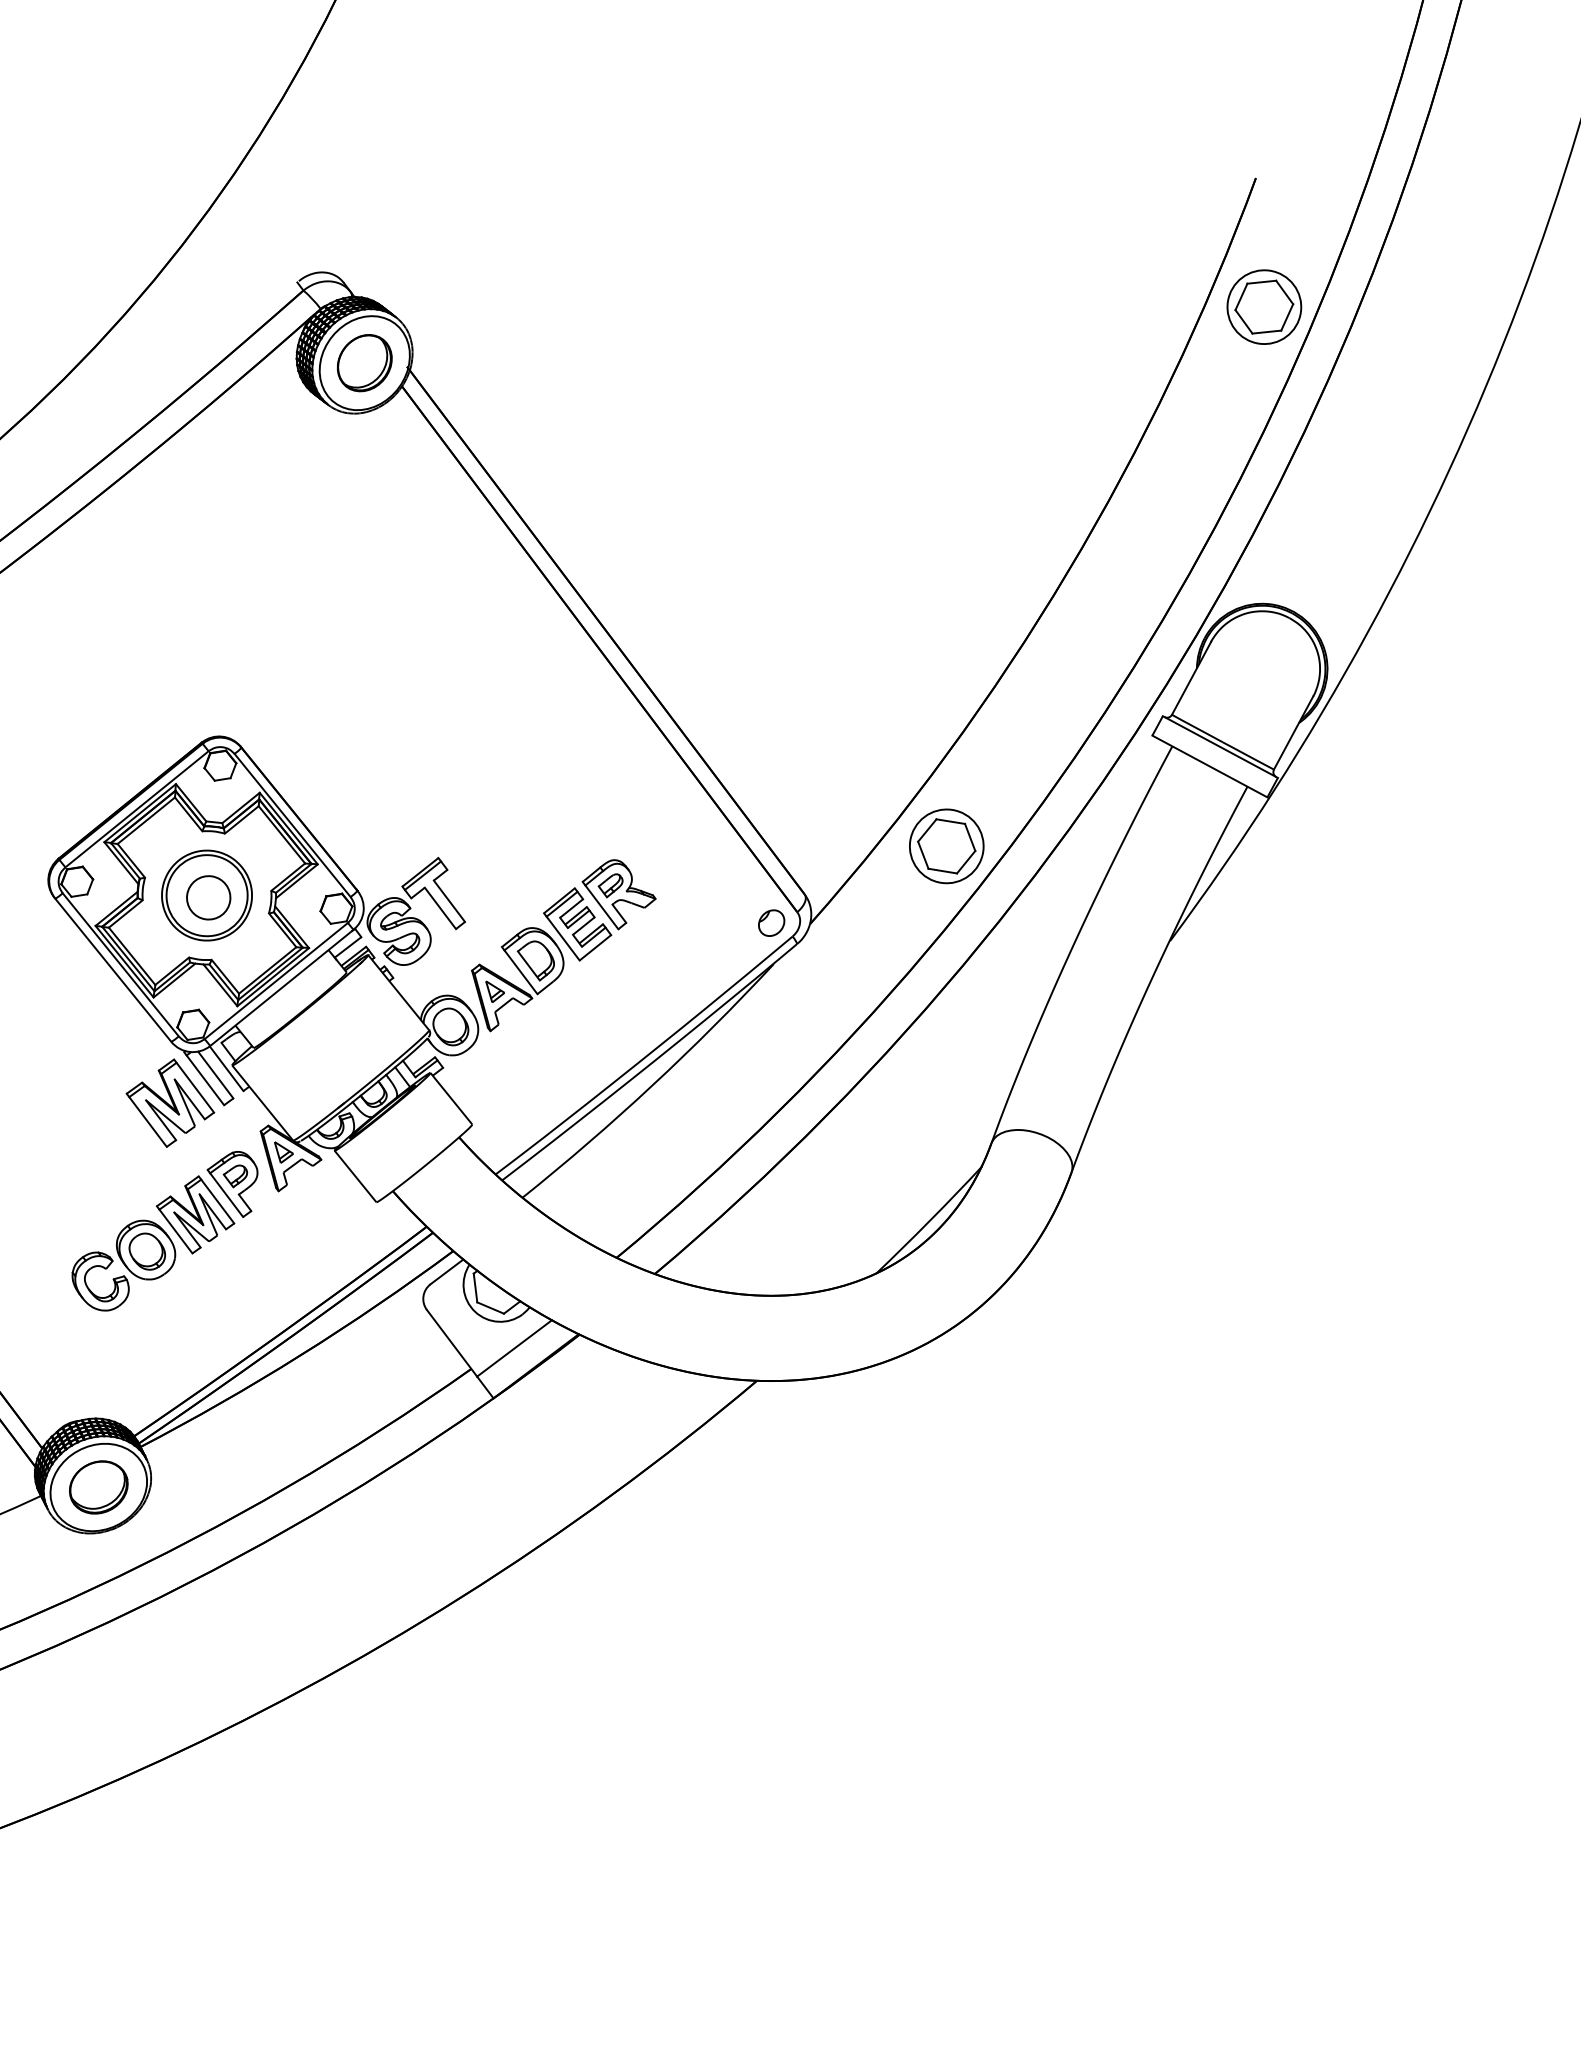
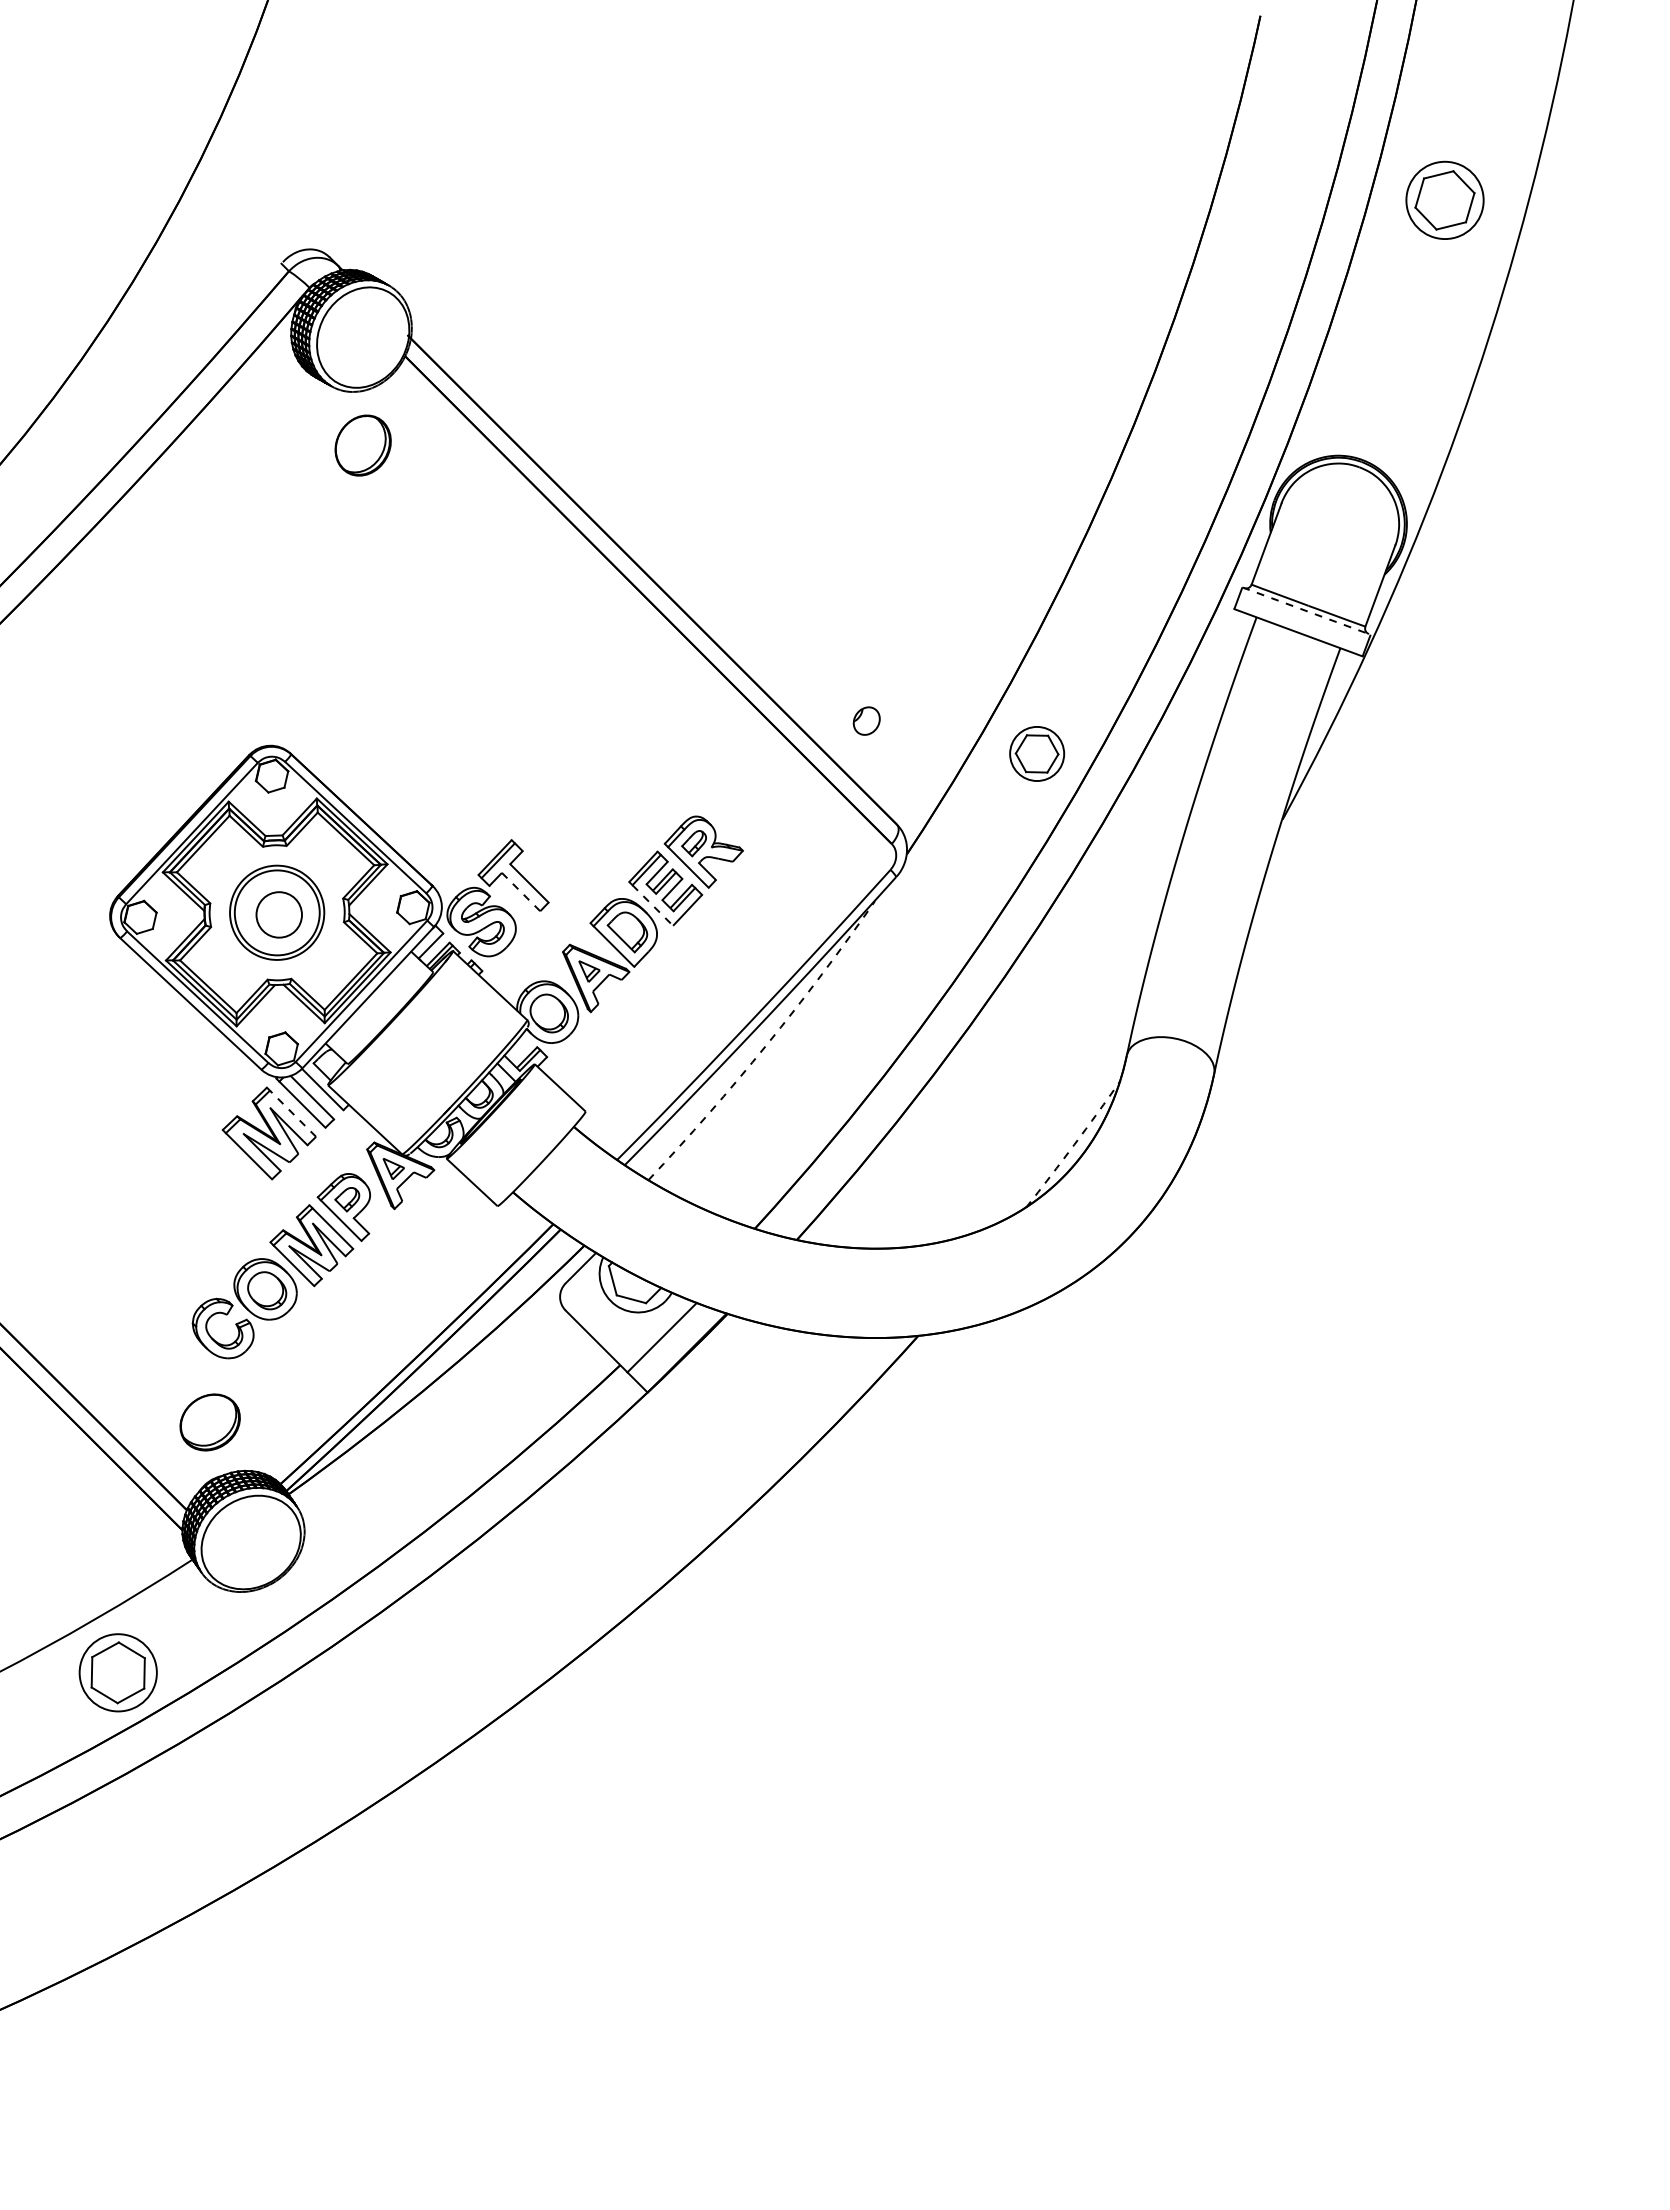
part: (1264, 306) -> (1444, 199), moved
part: (364, 362) -> (362, 445), moved
line: (1221, 747) -> (1307, 611), solid -> dashed
part: (946, 845) -> (1036, 753), size x0.7
line: (440, 908) -> (521, 892), solid -> dashed
part: (771, 922) -> (866, 720), moved
line: (562, 938) -> (652, 905), solid -> dashed
arc: (652, 1085) -> (766, 1044), solid -> dashed
line: (195, 1087) -> (293, 1113), solid -> dashed
arc: (930, 1220) -> (1074, 1144), solid -> dashed
part: (98, 1487) -> (209, 1422), moved

